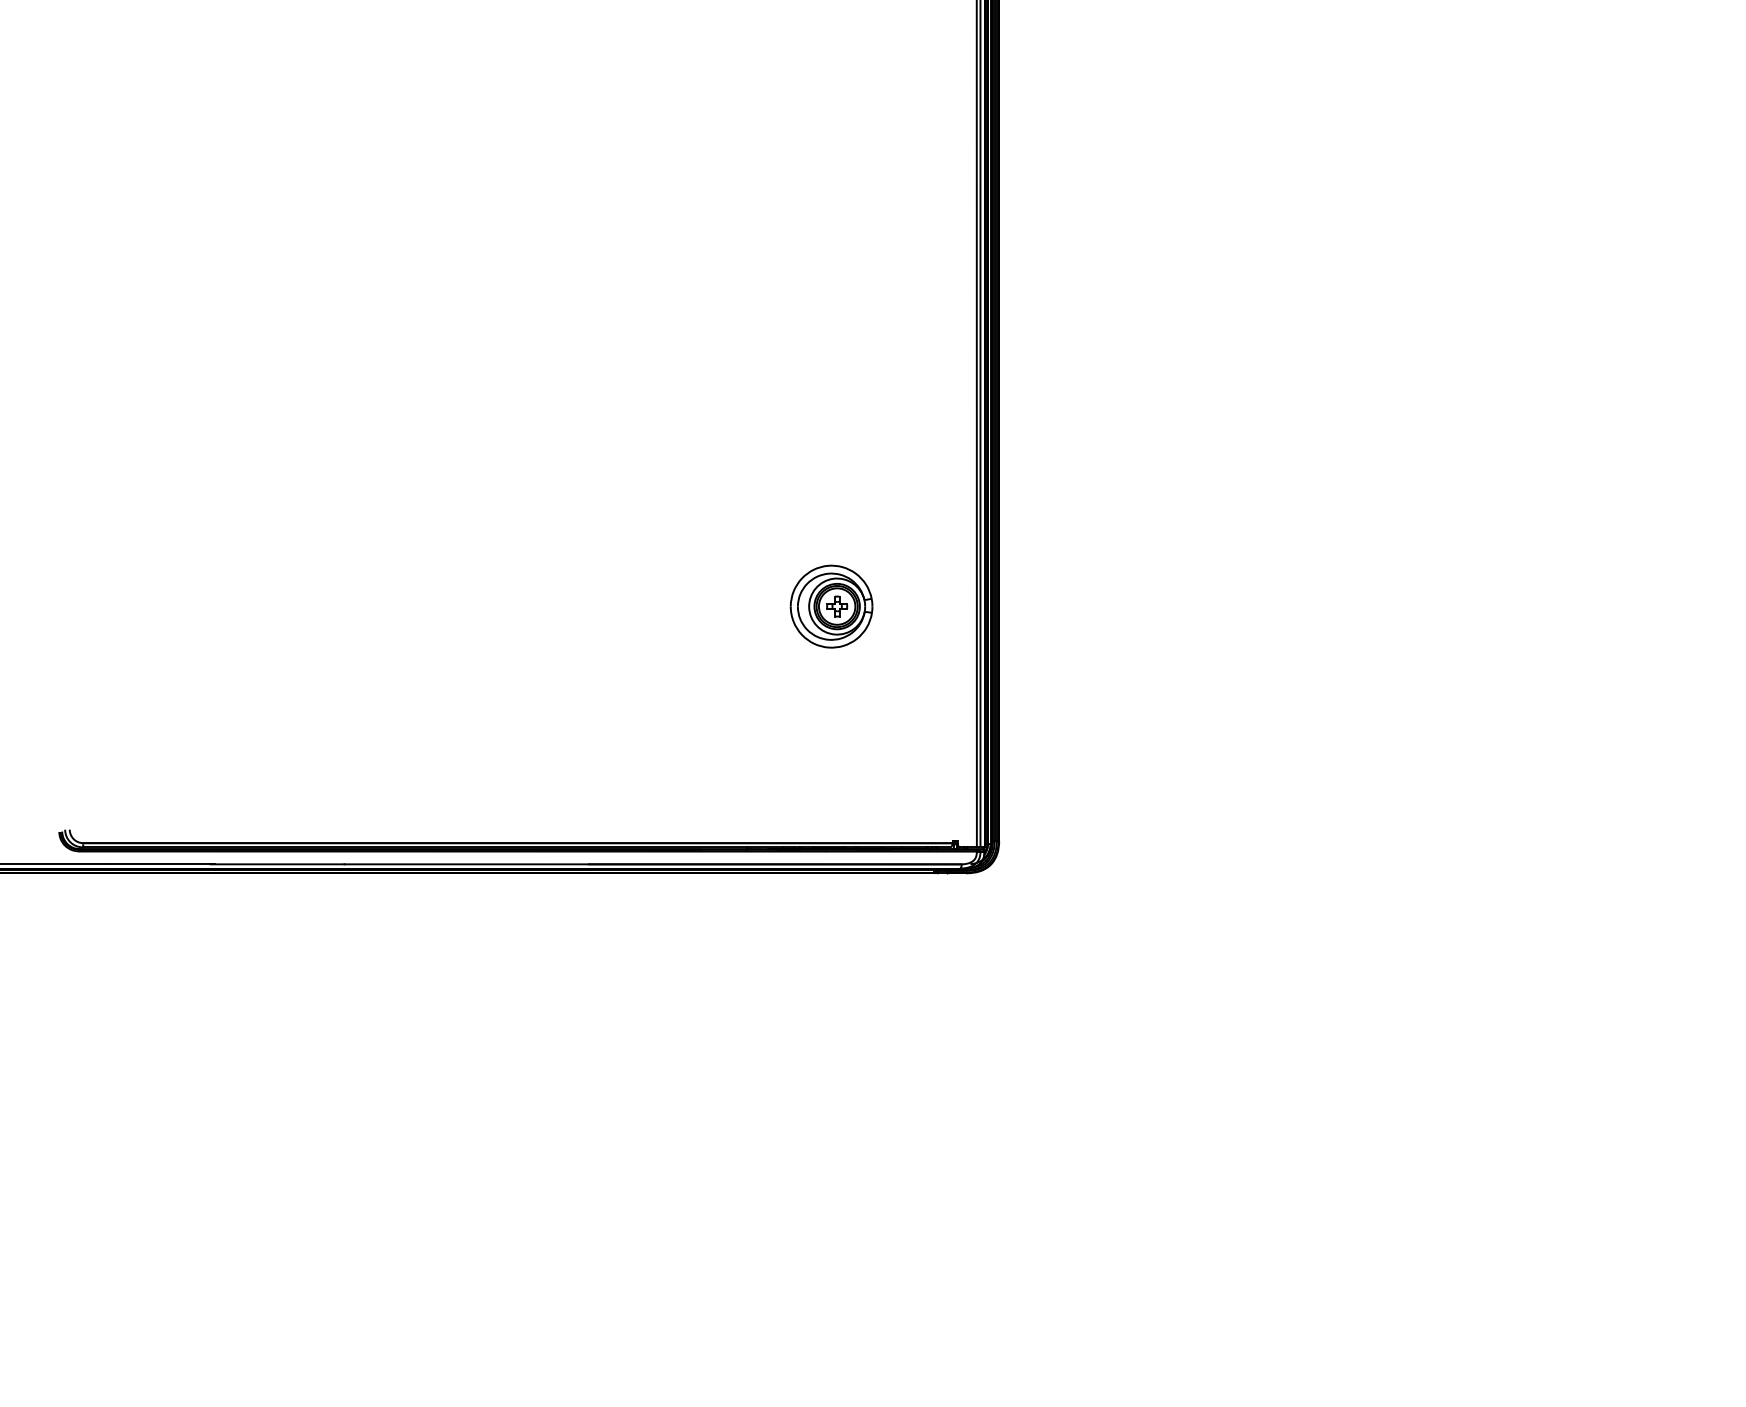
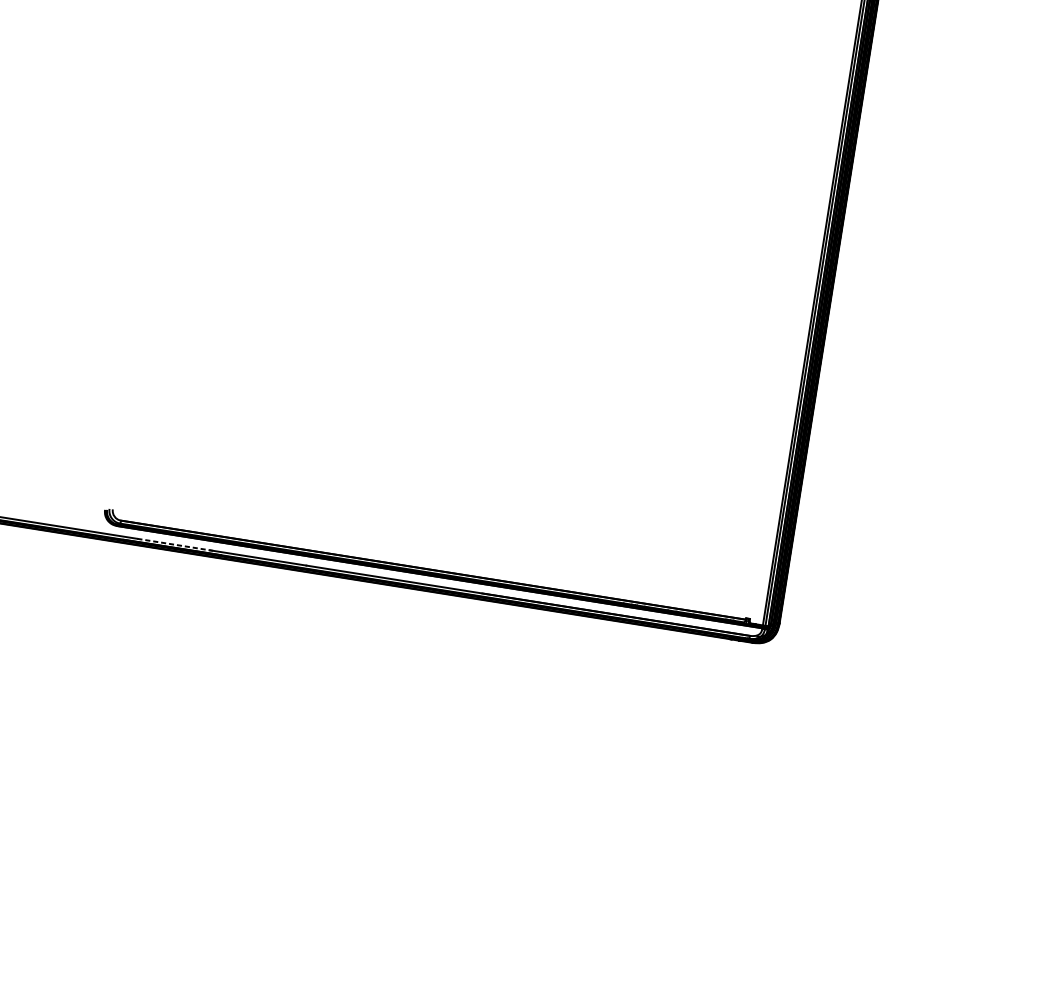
part: (831, 606) -> (685, 435), removed
line: (162, 864) -> (175, 544), solid -> dashed

